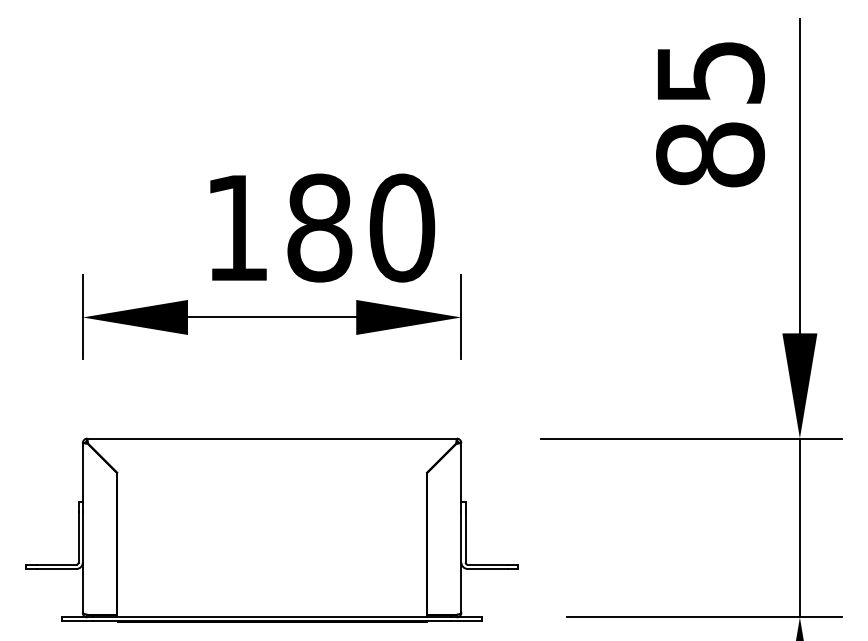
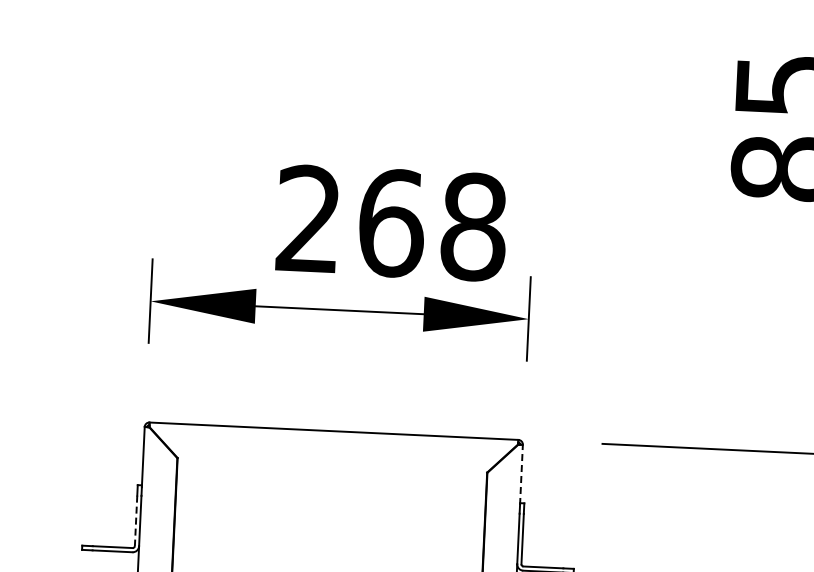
text: (320, 227) -> (392, 222), 180 -> 268
line: (461, 472) -> (521, 474), solid -> dashed
line: (78, 537) -> (135, 520), solid -> dashed

